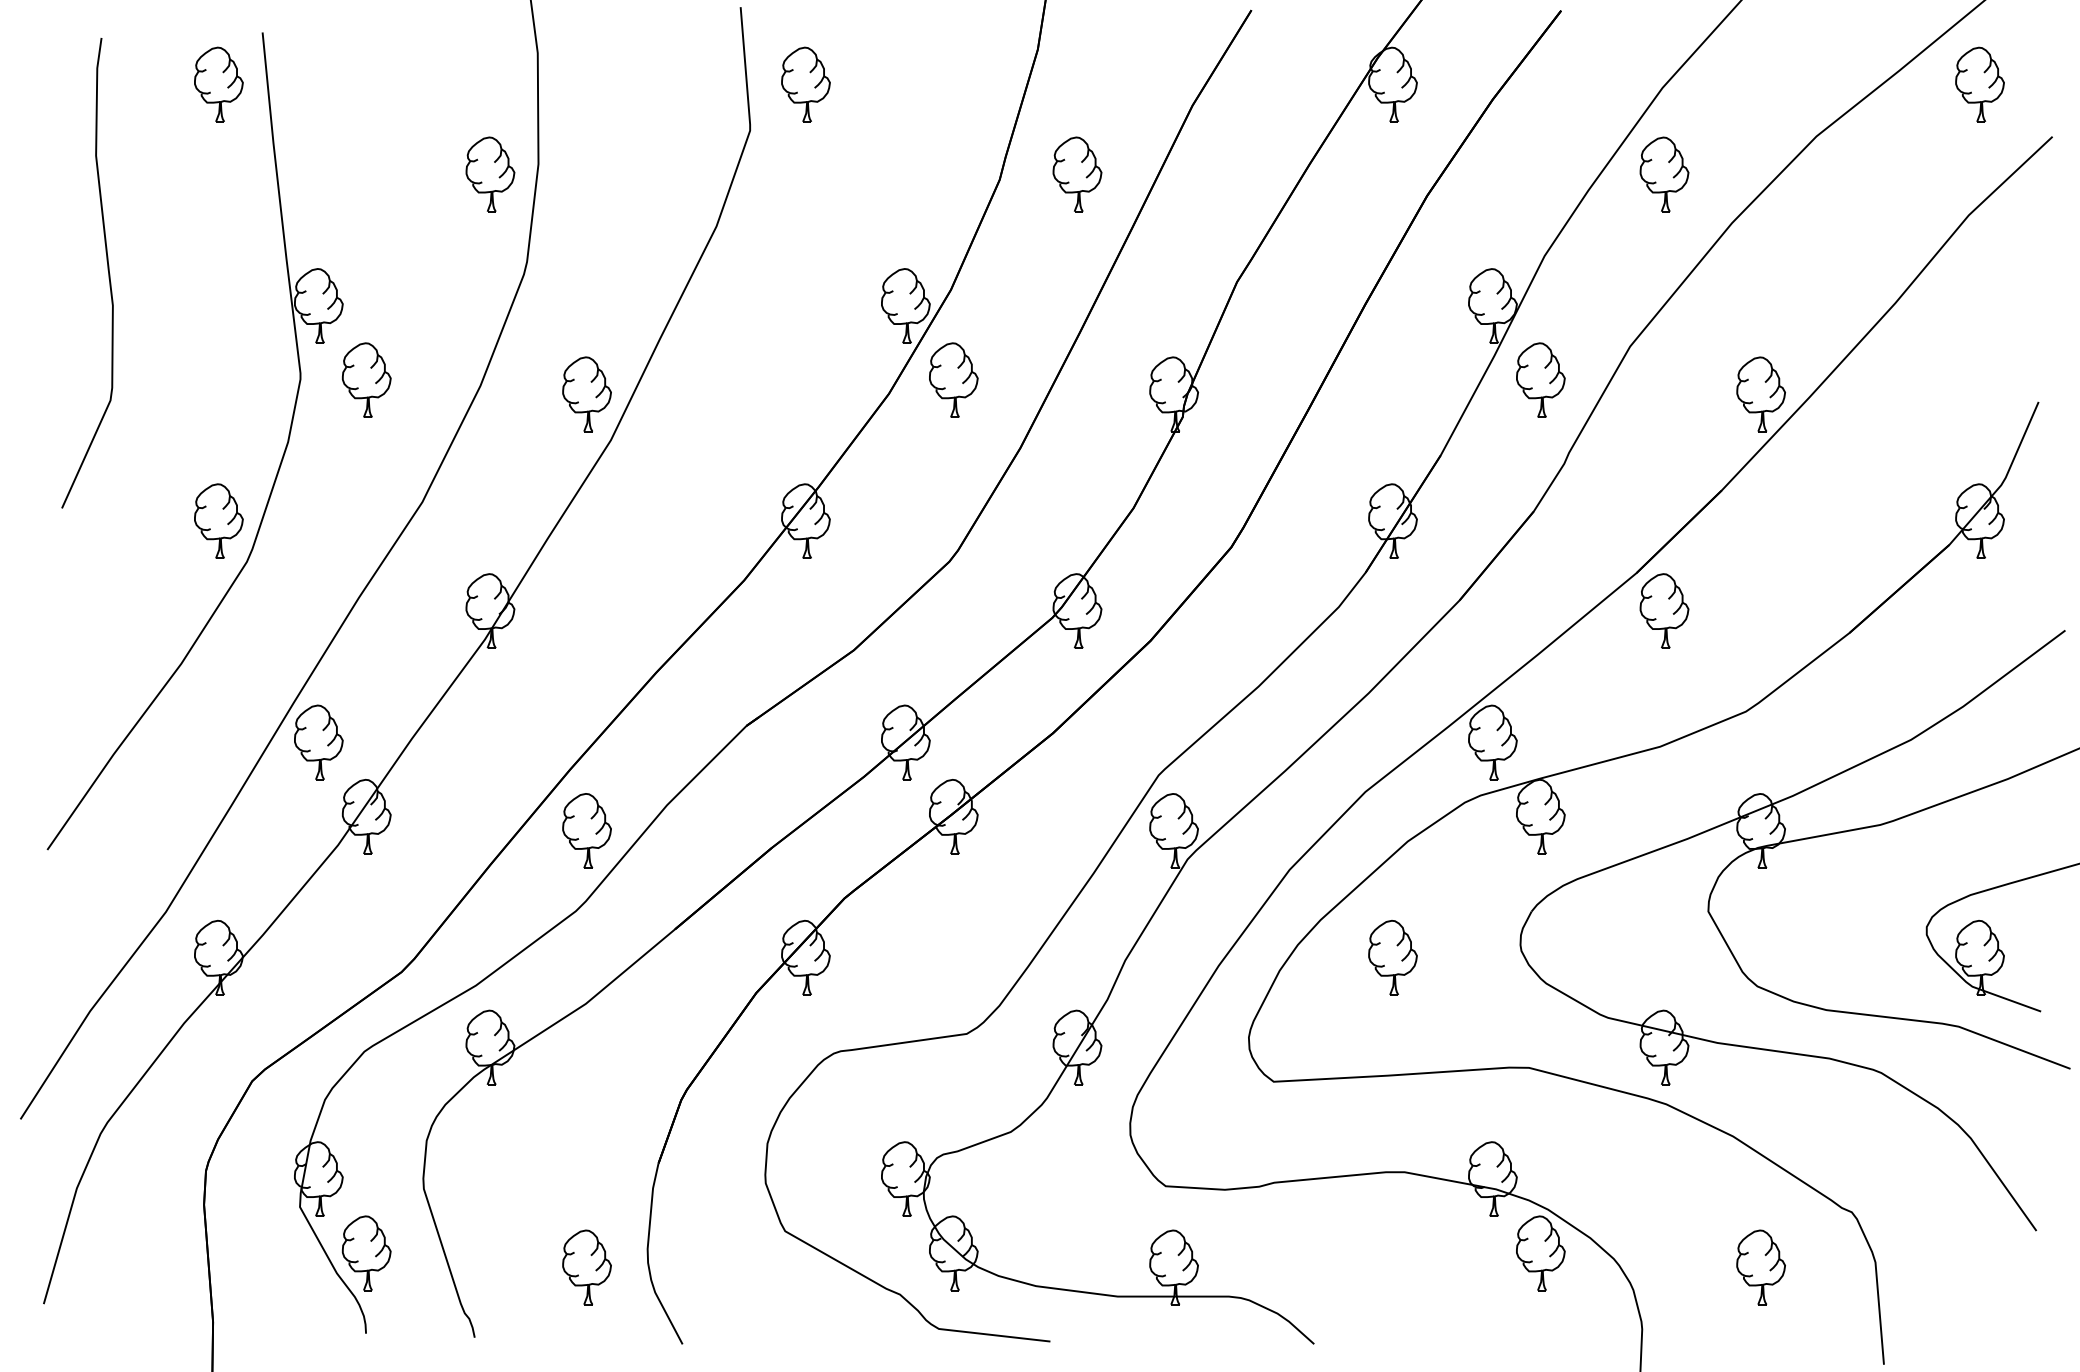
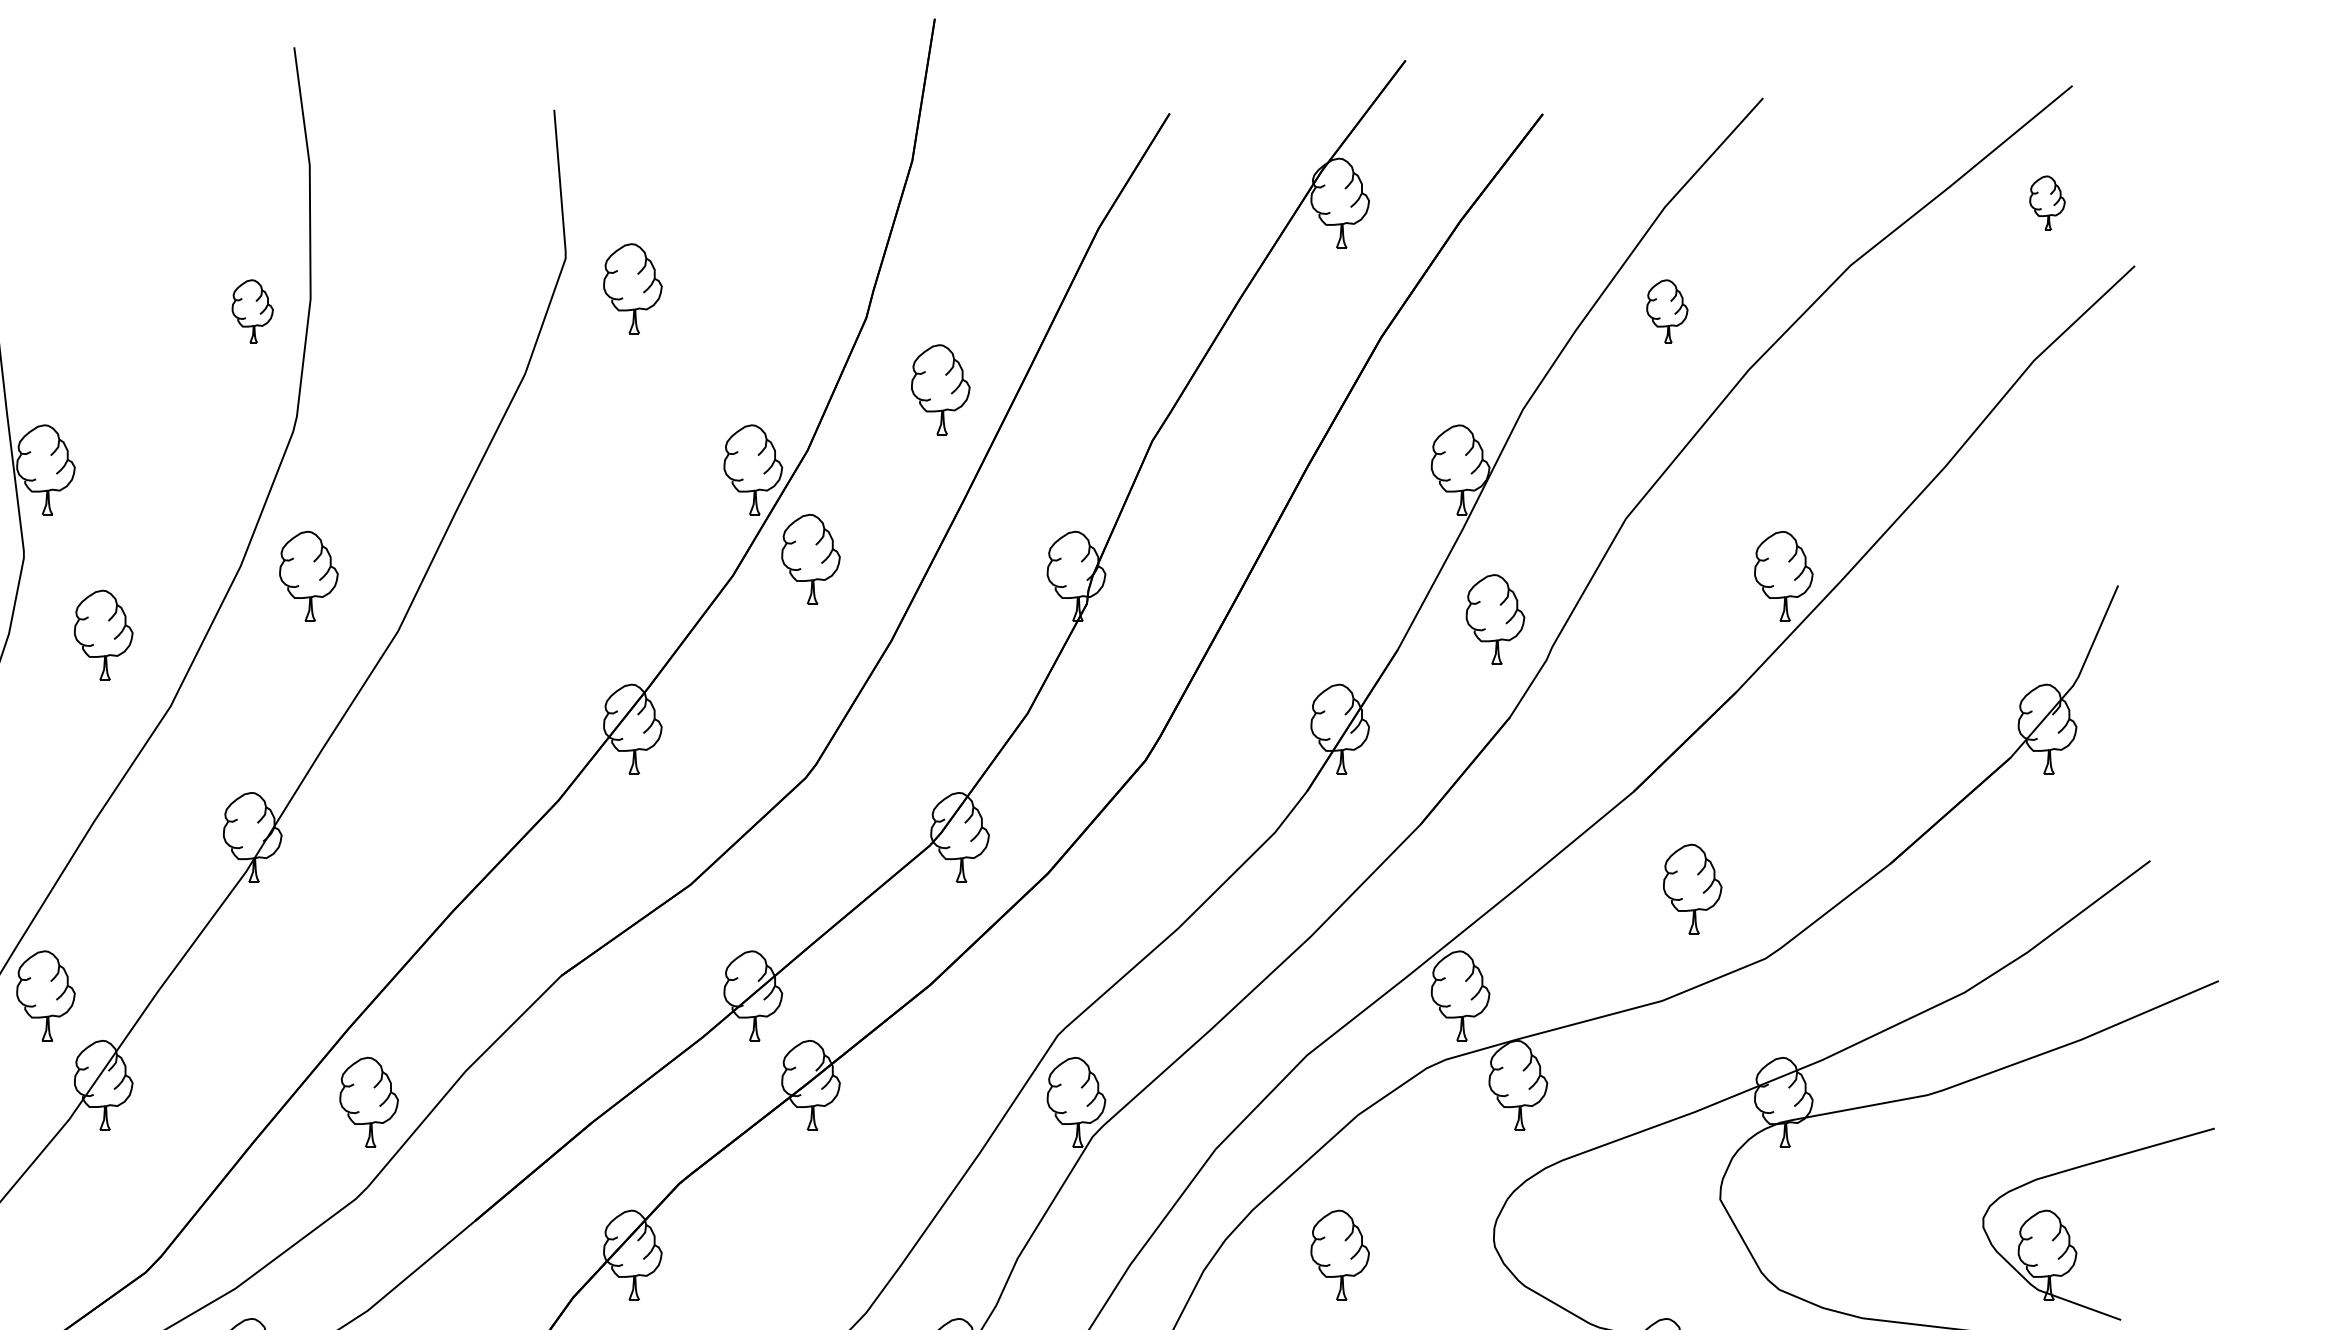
part: (805, 84) -> (632, 288), moved
part: (1979, 84) -> (2046, 203), size x0.6
part: (490, 174) -> (252, 311), size x0.7
part: (1077, 174) -> (940, 389), moved
part: (1664, 174) -> (1667, 311), size x0.7
part: (366, 379) -> (103, 634), moved
part: (1540, 379) -> (1495, 618), moved
part: (586, 394) -> (308, 576), moved
part: (1664, 610) -> (1692, 888), moved

